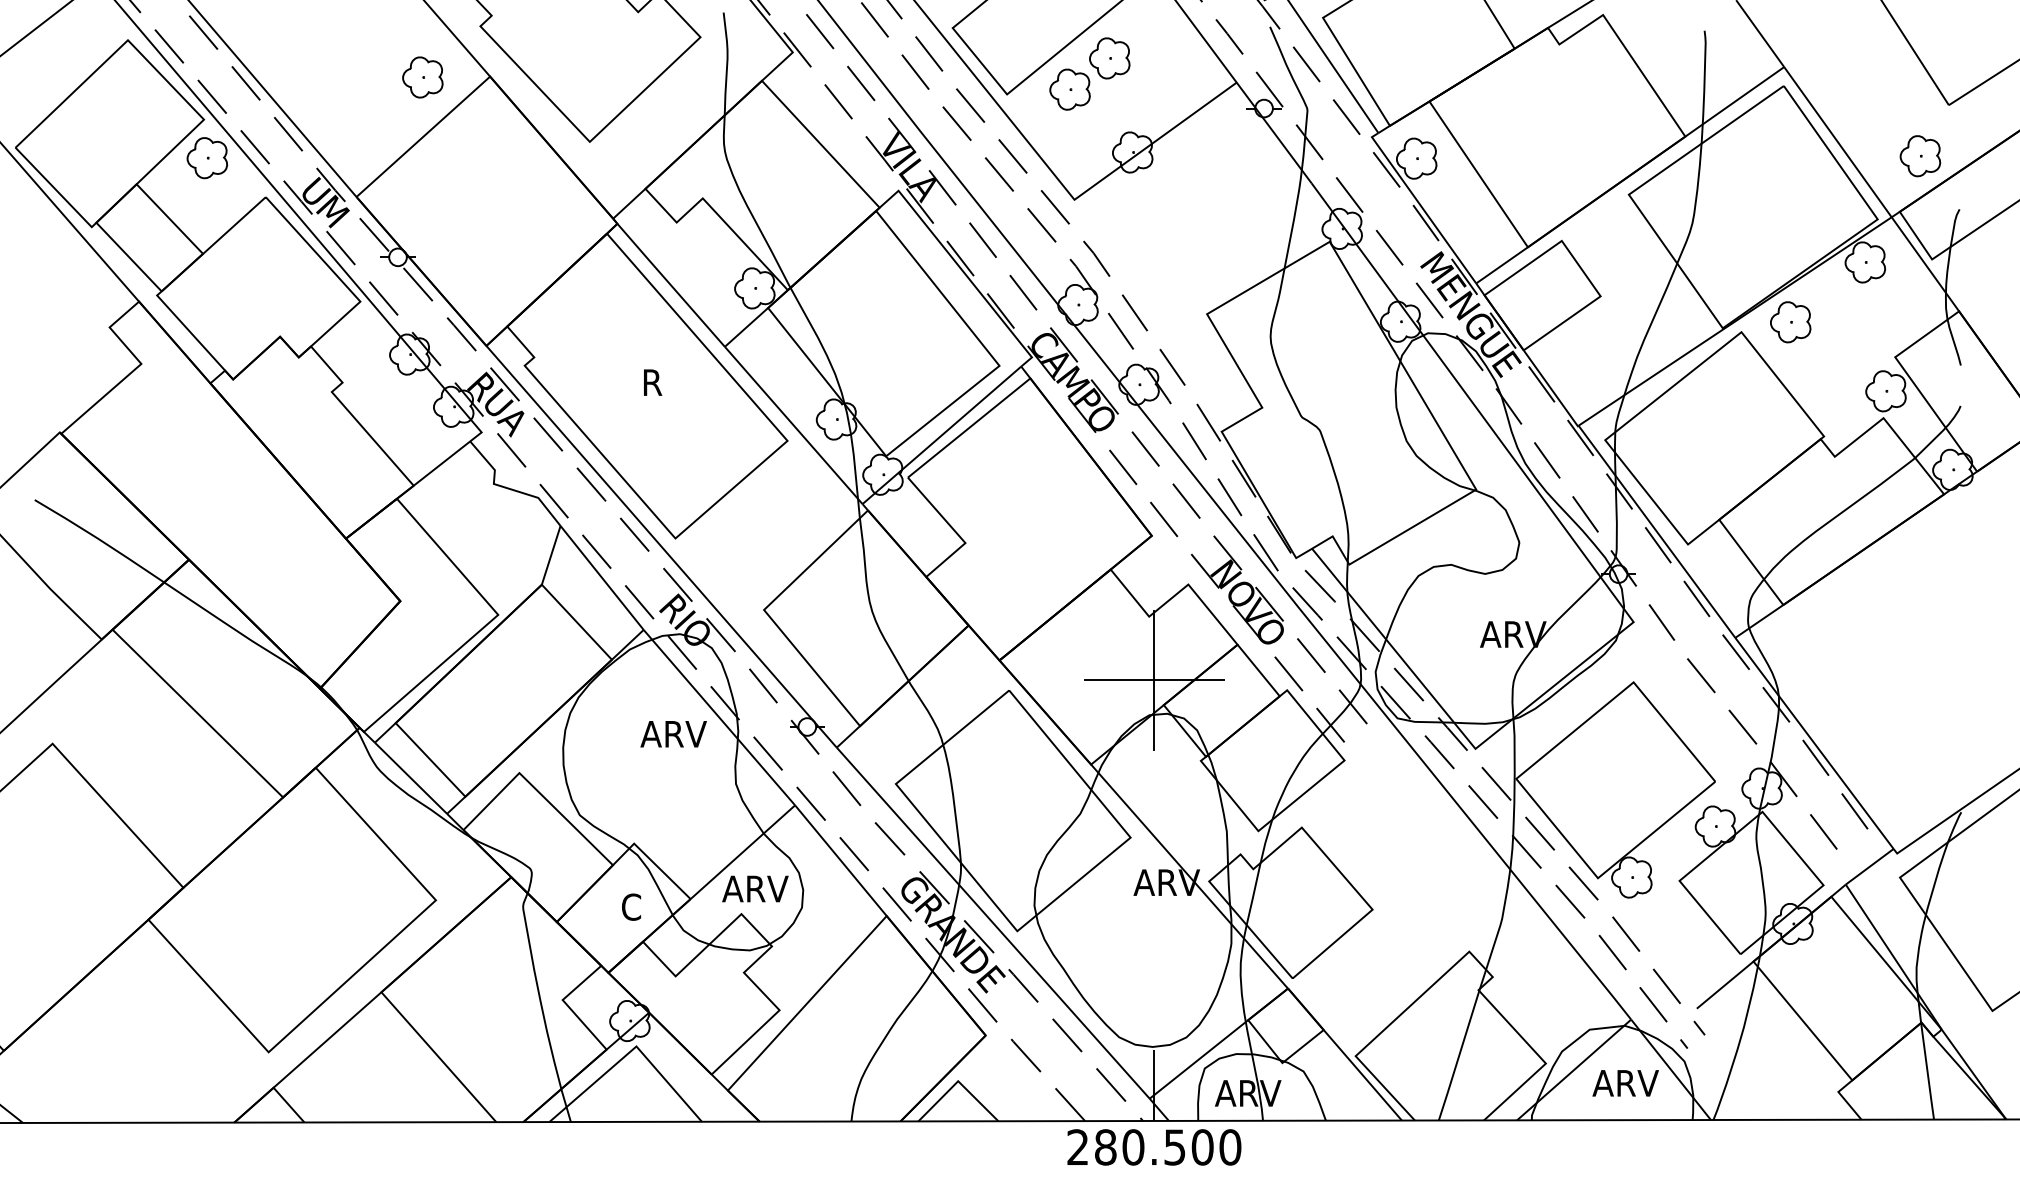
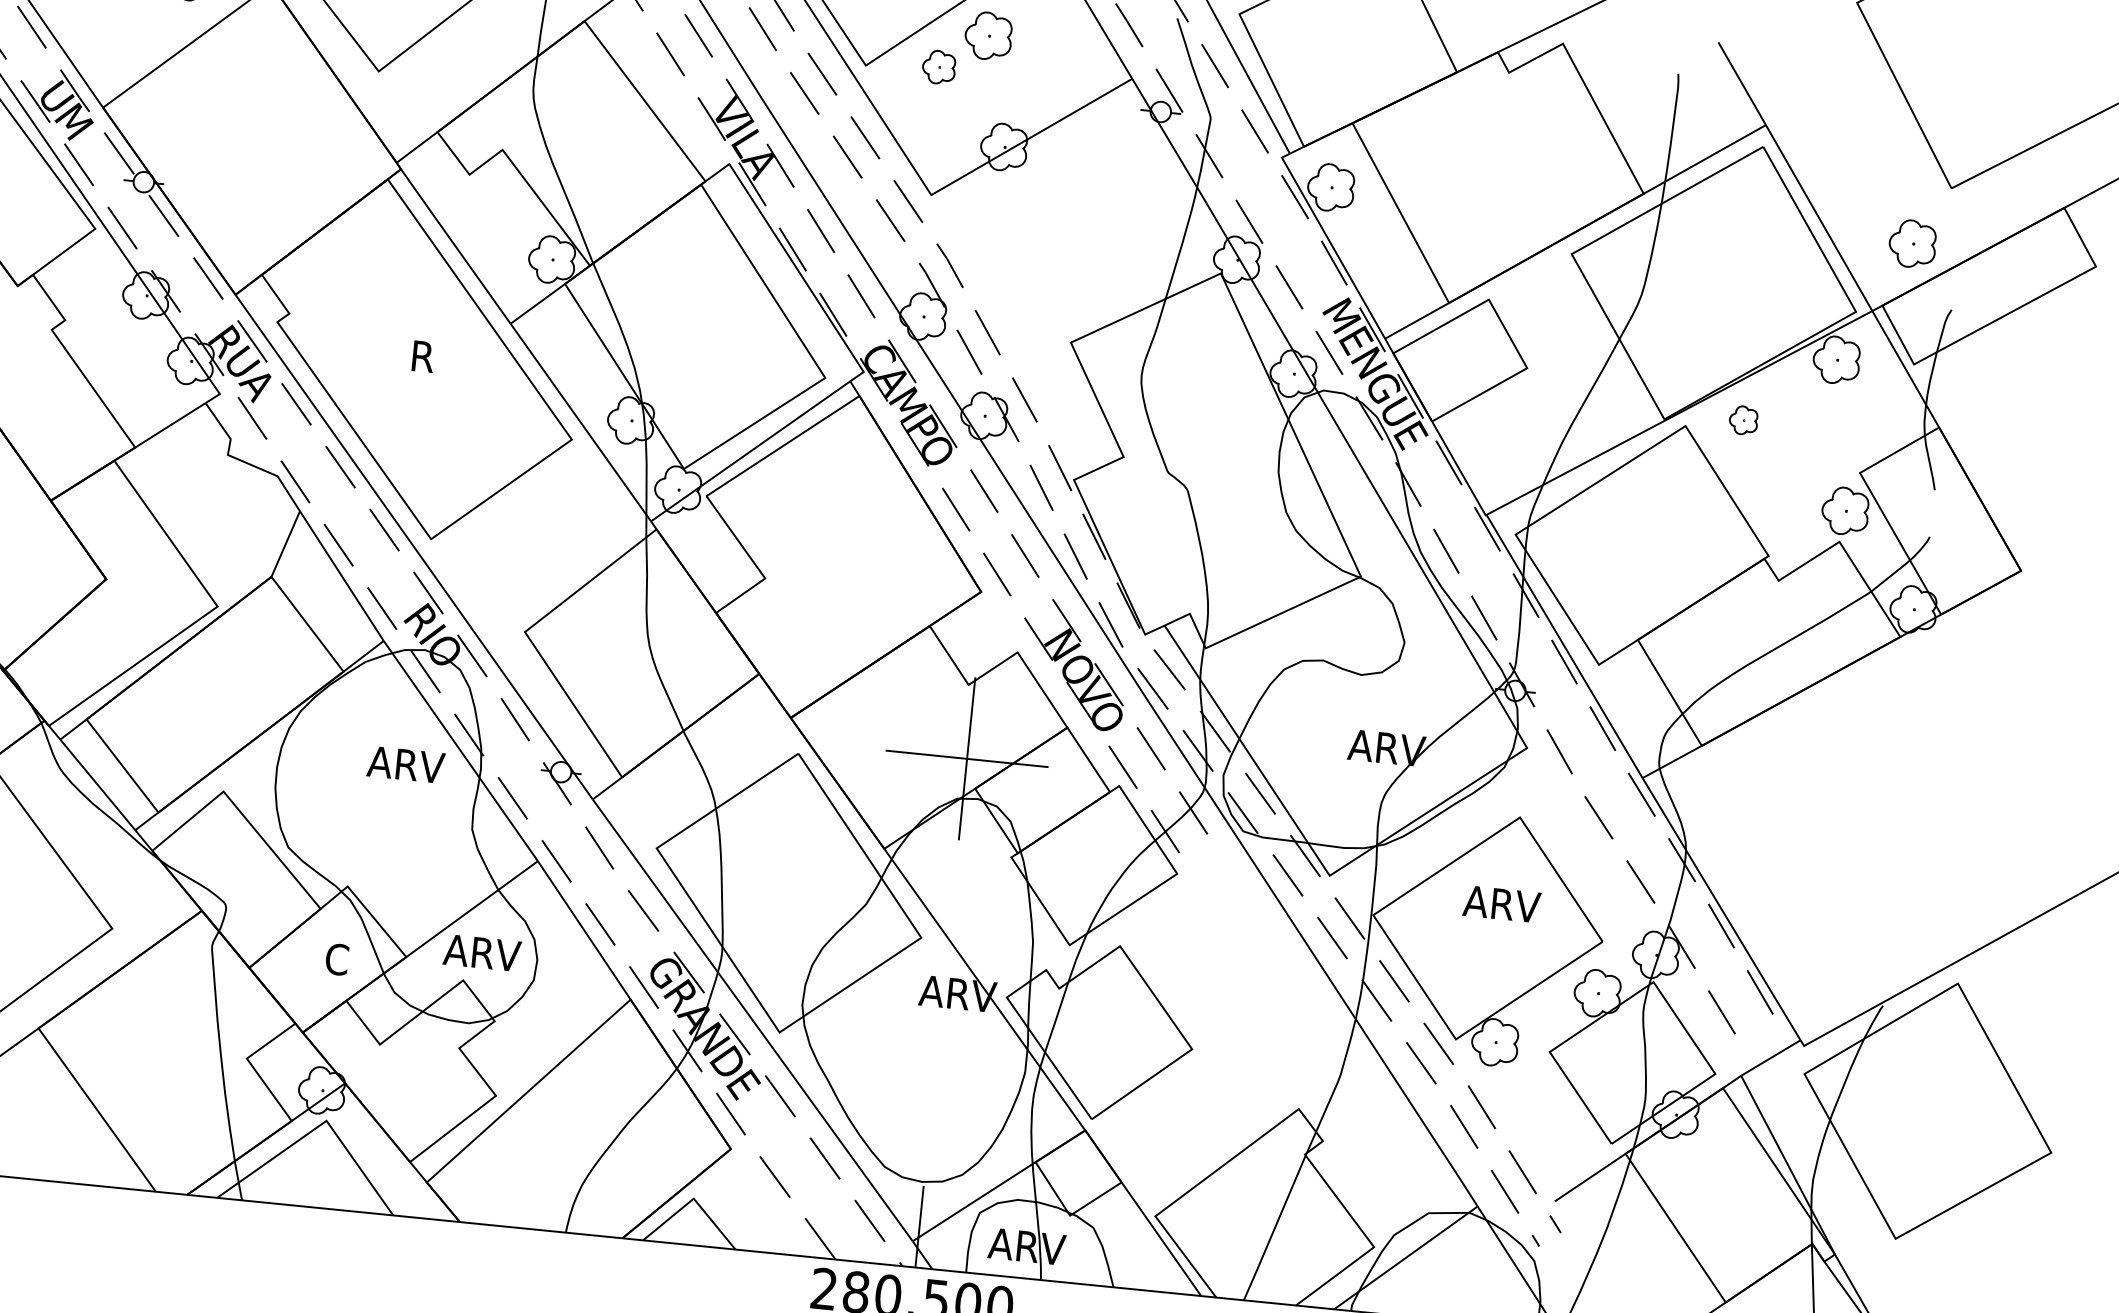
part: (1069, 89) -> (938, 67), size x0.7
part: (1790, 322) -> (1743, 420), size x0.6
text: (1625, 1083) -> (1501, 904), moved

